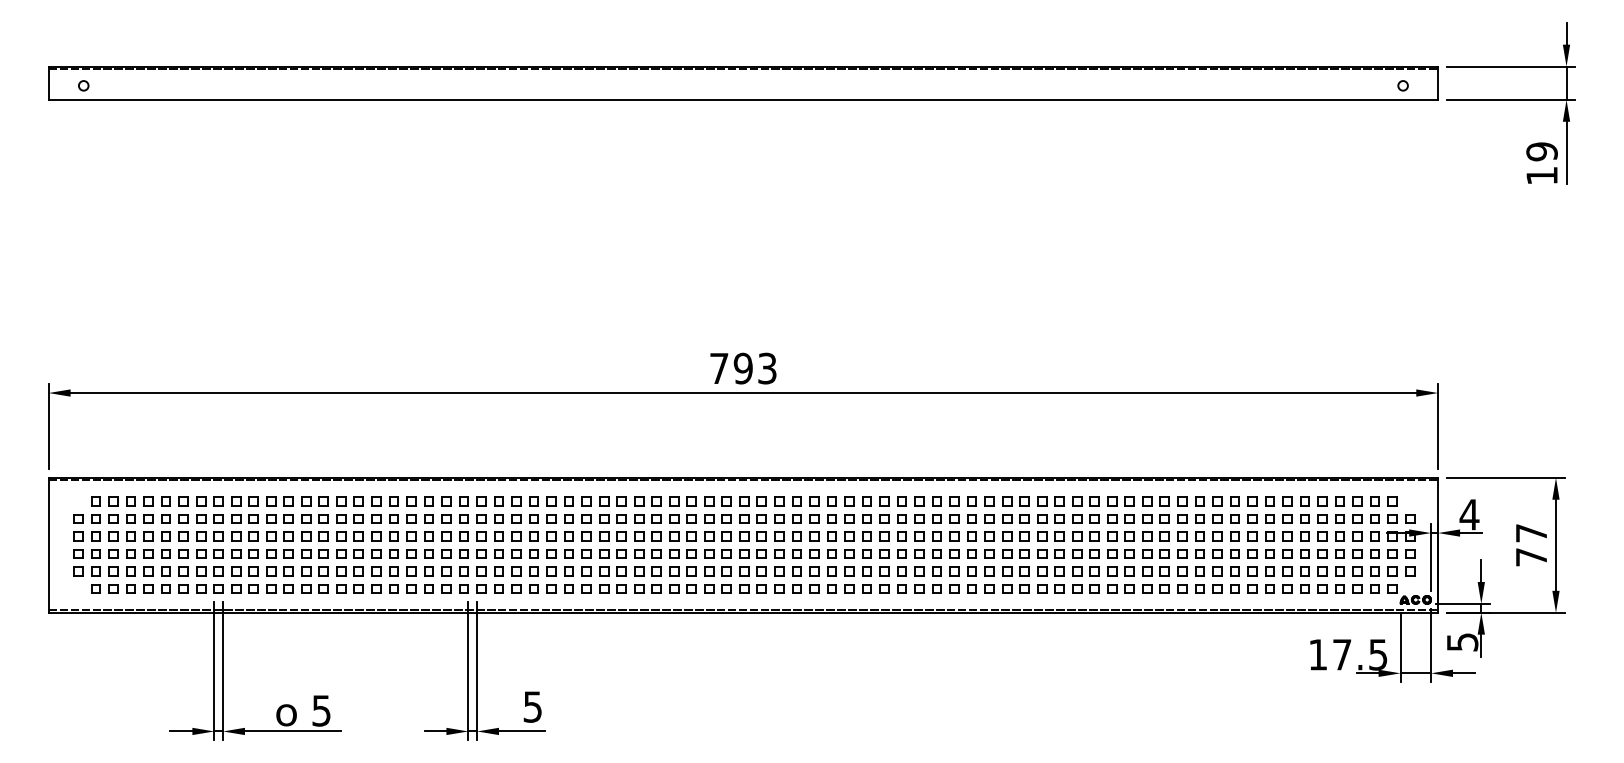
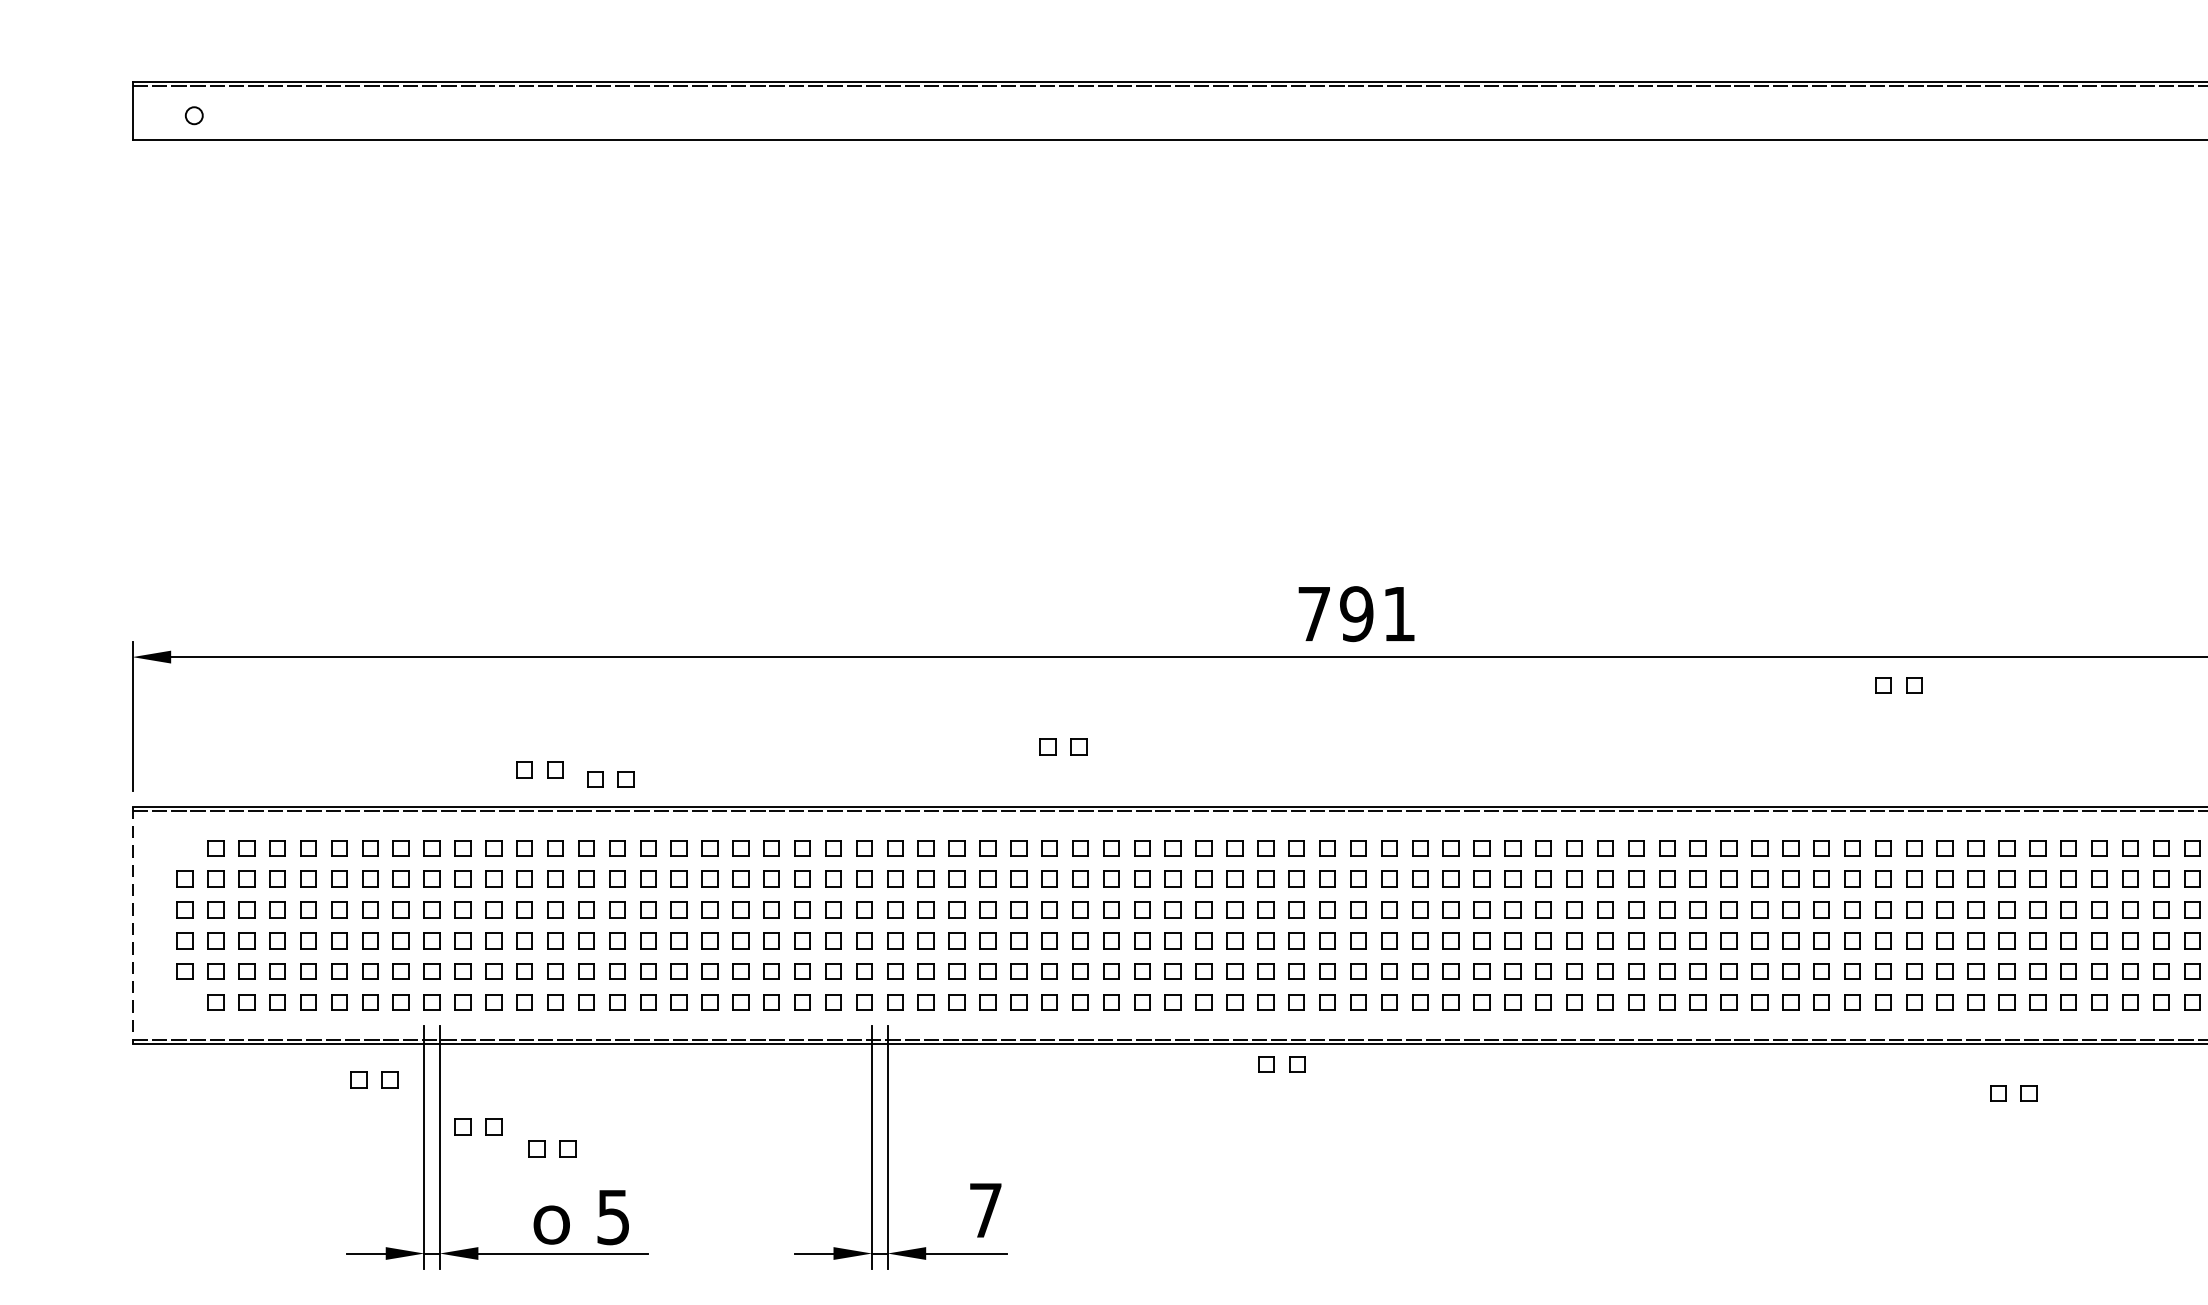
text: (767, 368) -> (1399, 613), 793 -> 791
part: (1050, 408) -> (1898, 684), added
part: (576, 443) -> (1062, 746), added
part: (279, 456) -> (539, 768), added
part: (319, 462) -> (609, 779), added
line: (48, 545) -> (132, 925), solid -> dashed
part: (700, 623) -> (1281, 1063), added
part: (185, 632) -> (373, 1079), added
part: (1115, 640) -> (2012, 1093), added
part: (244, 659) -> (477, 1126), added
part: (286, 671) -> (551, 1147), added
text: (532, 706) -> (985, 1209), 5 -> 7

